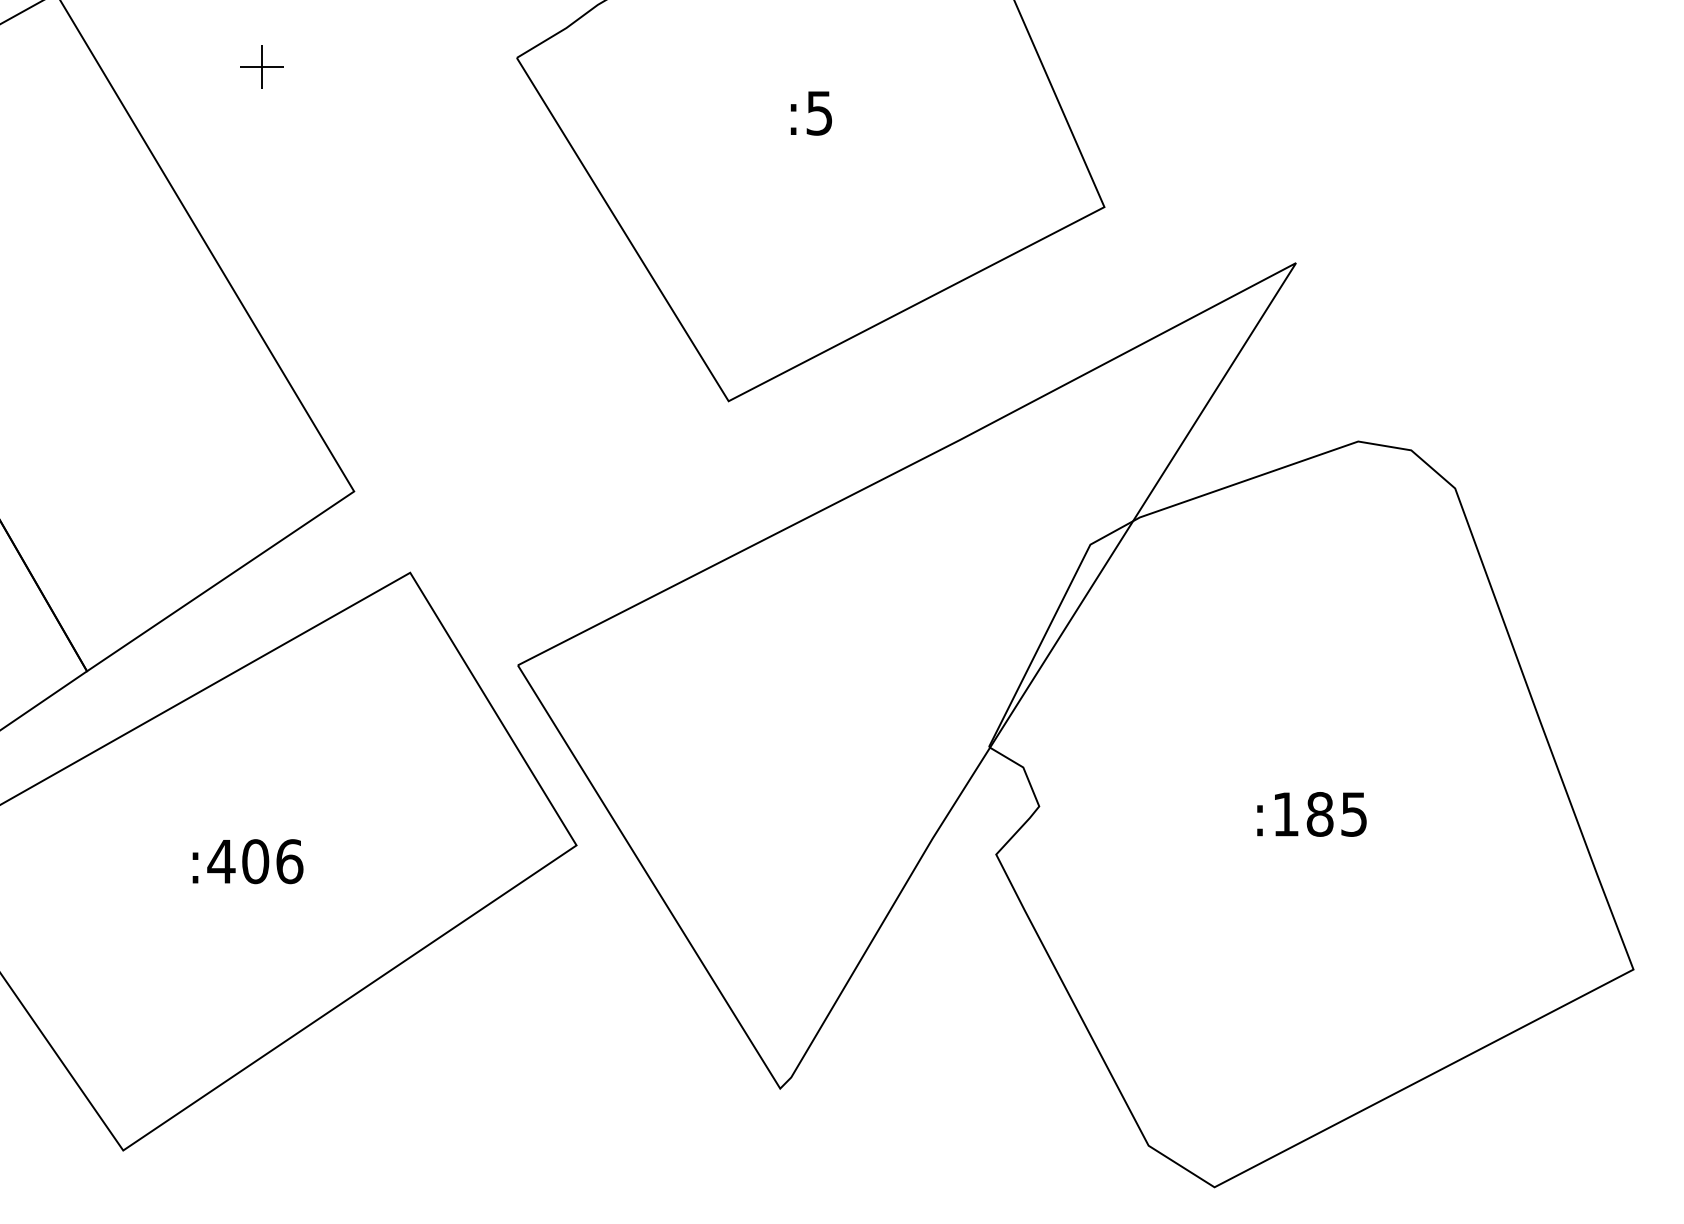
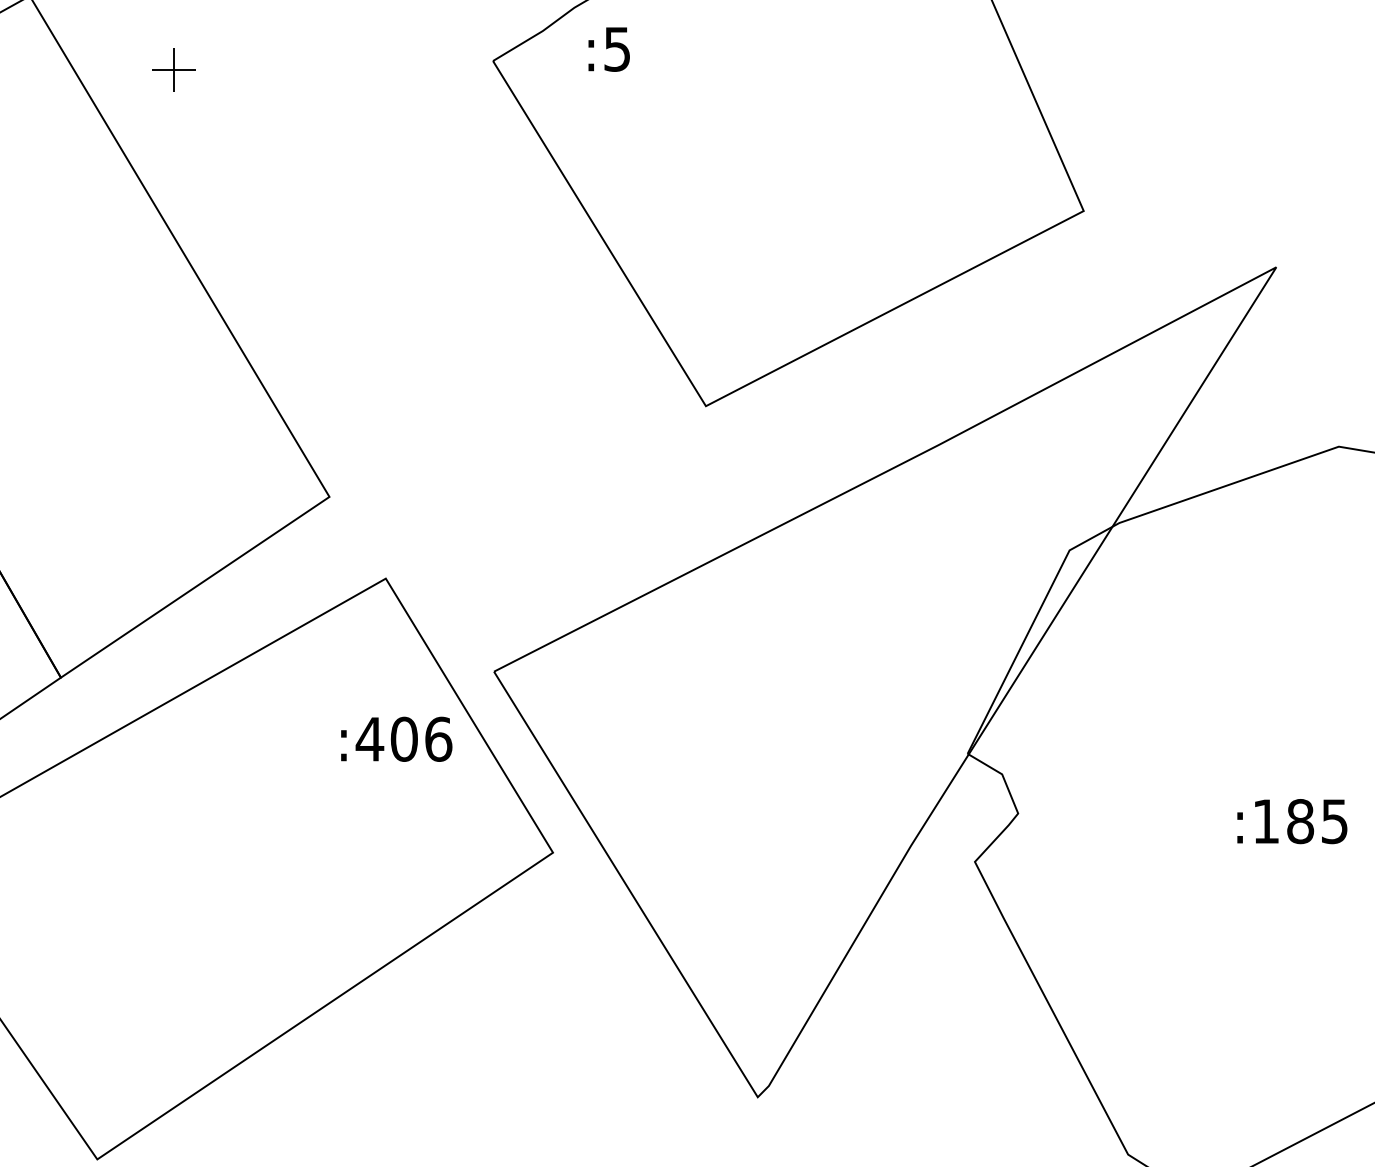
part: (261, 66) -> (172, 69), moved
text: (810, 113) -> (608, 49), moved
text: (247, 861) -> (396, 739), moved

